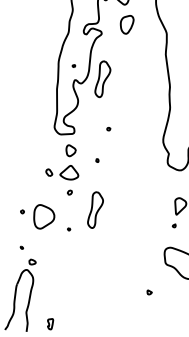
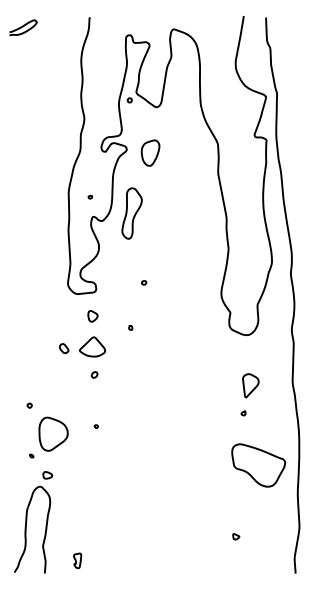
part: (127, 24) -> (150, 152), moved
part: (70, 150) -> (92, 316), size x0.71
part: (95, 210) -> (131, 397), removed
part: (44, 216) -> (53, 433), moved
part: (149, 292) -> (236, 536), moved

